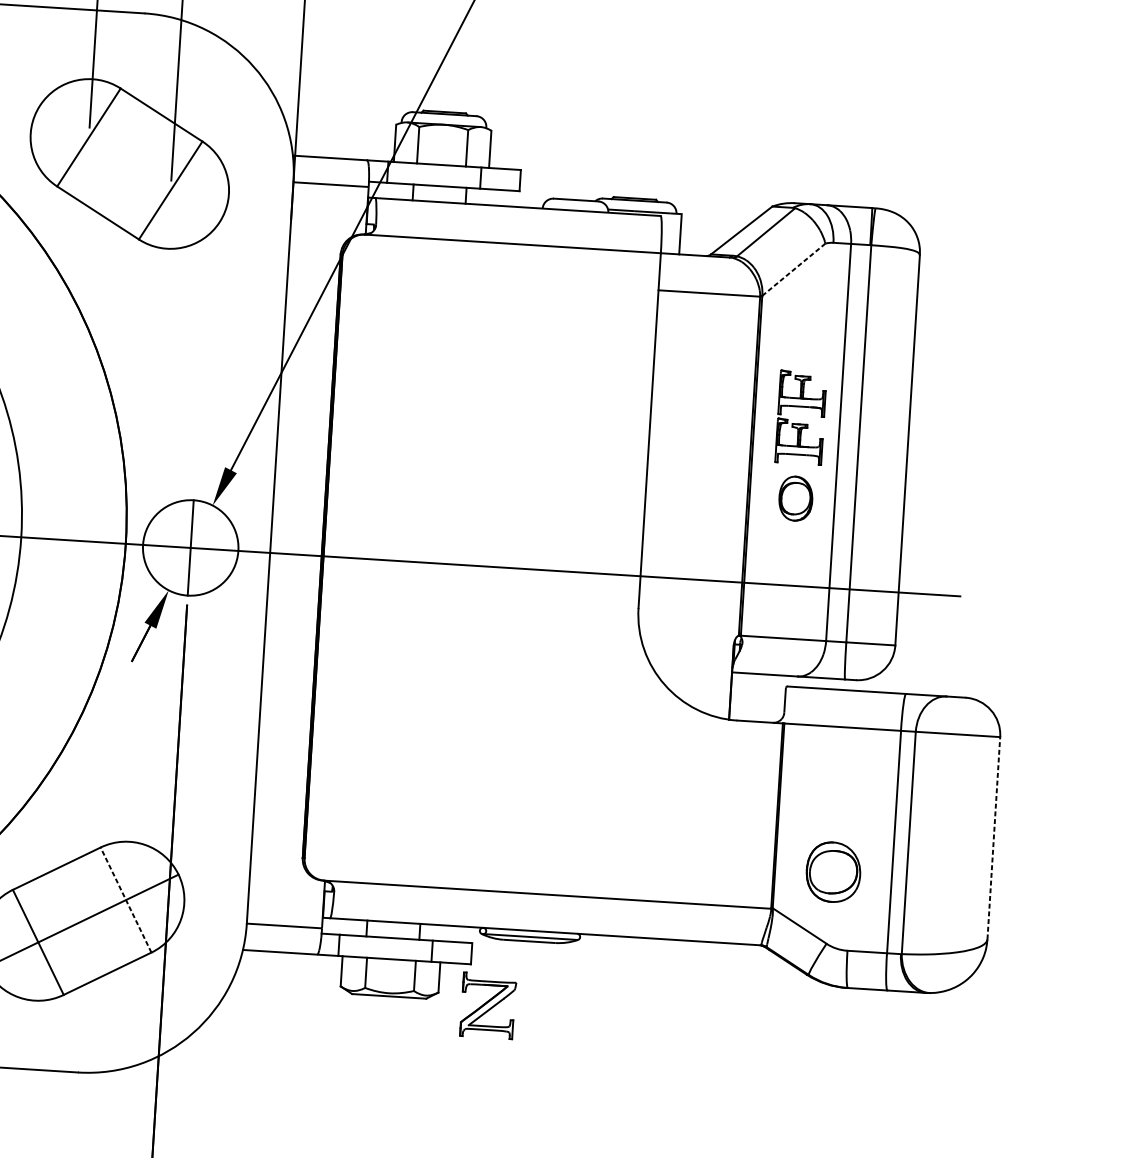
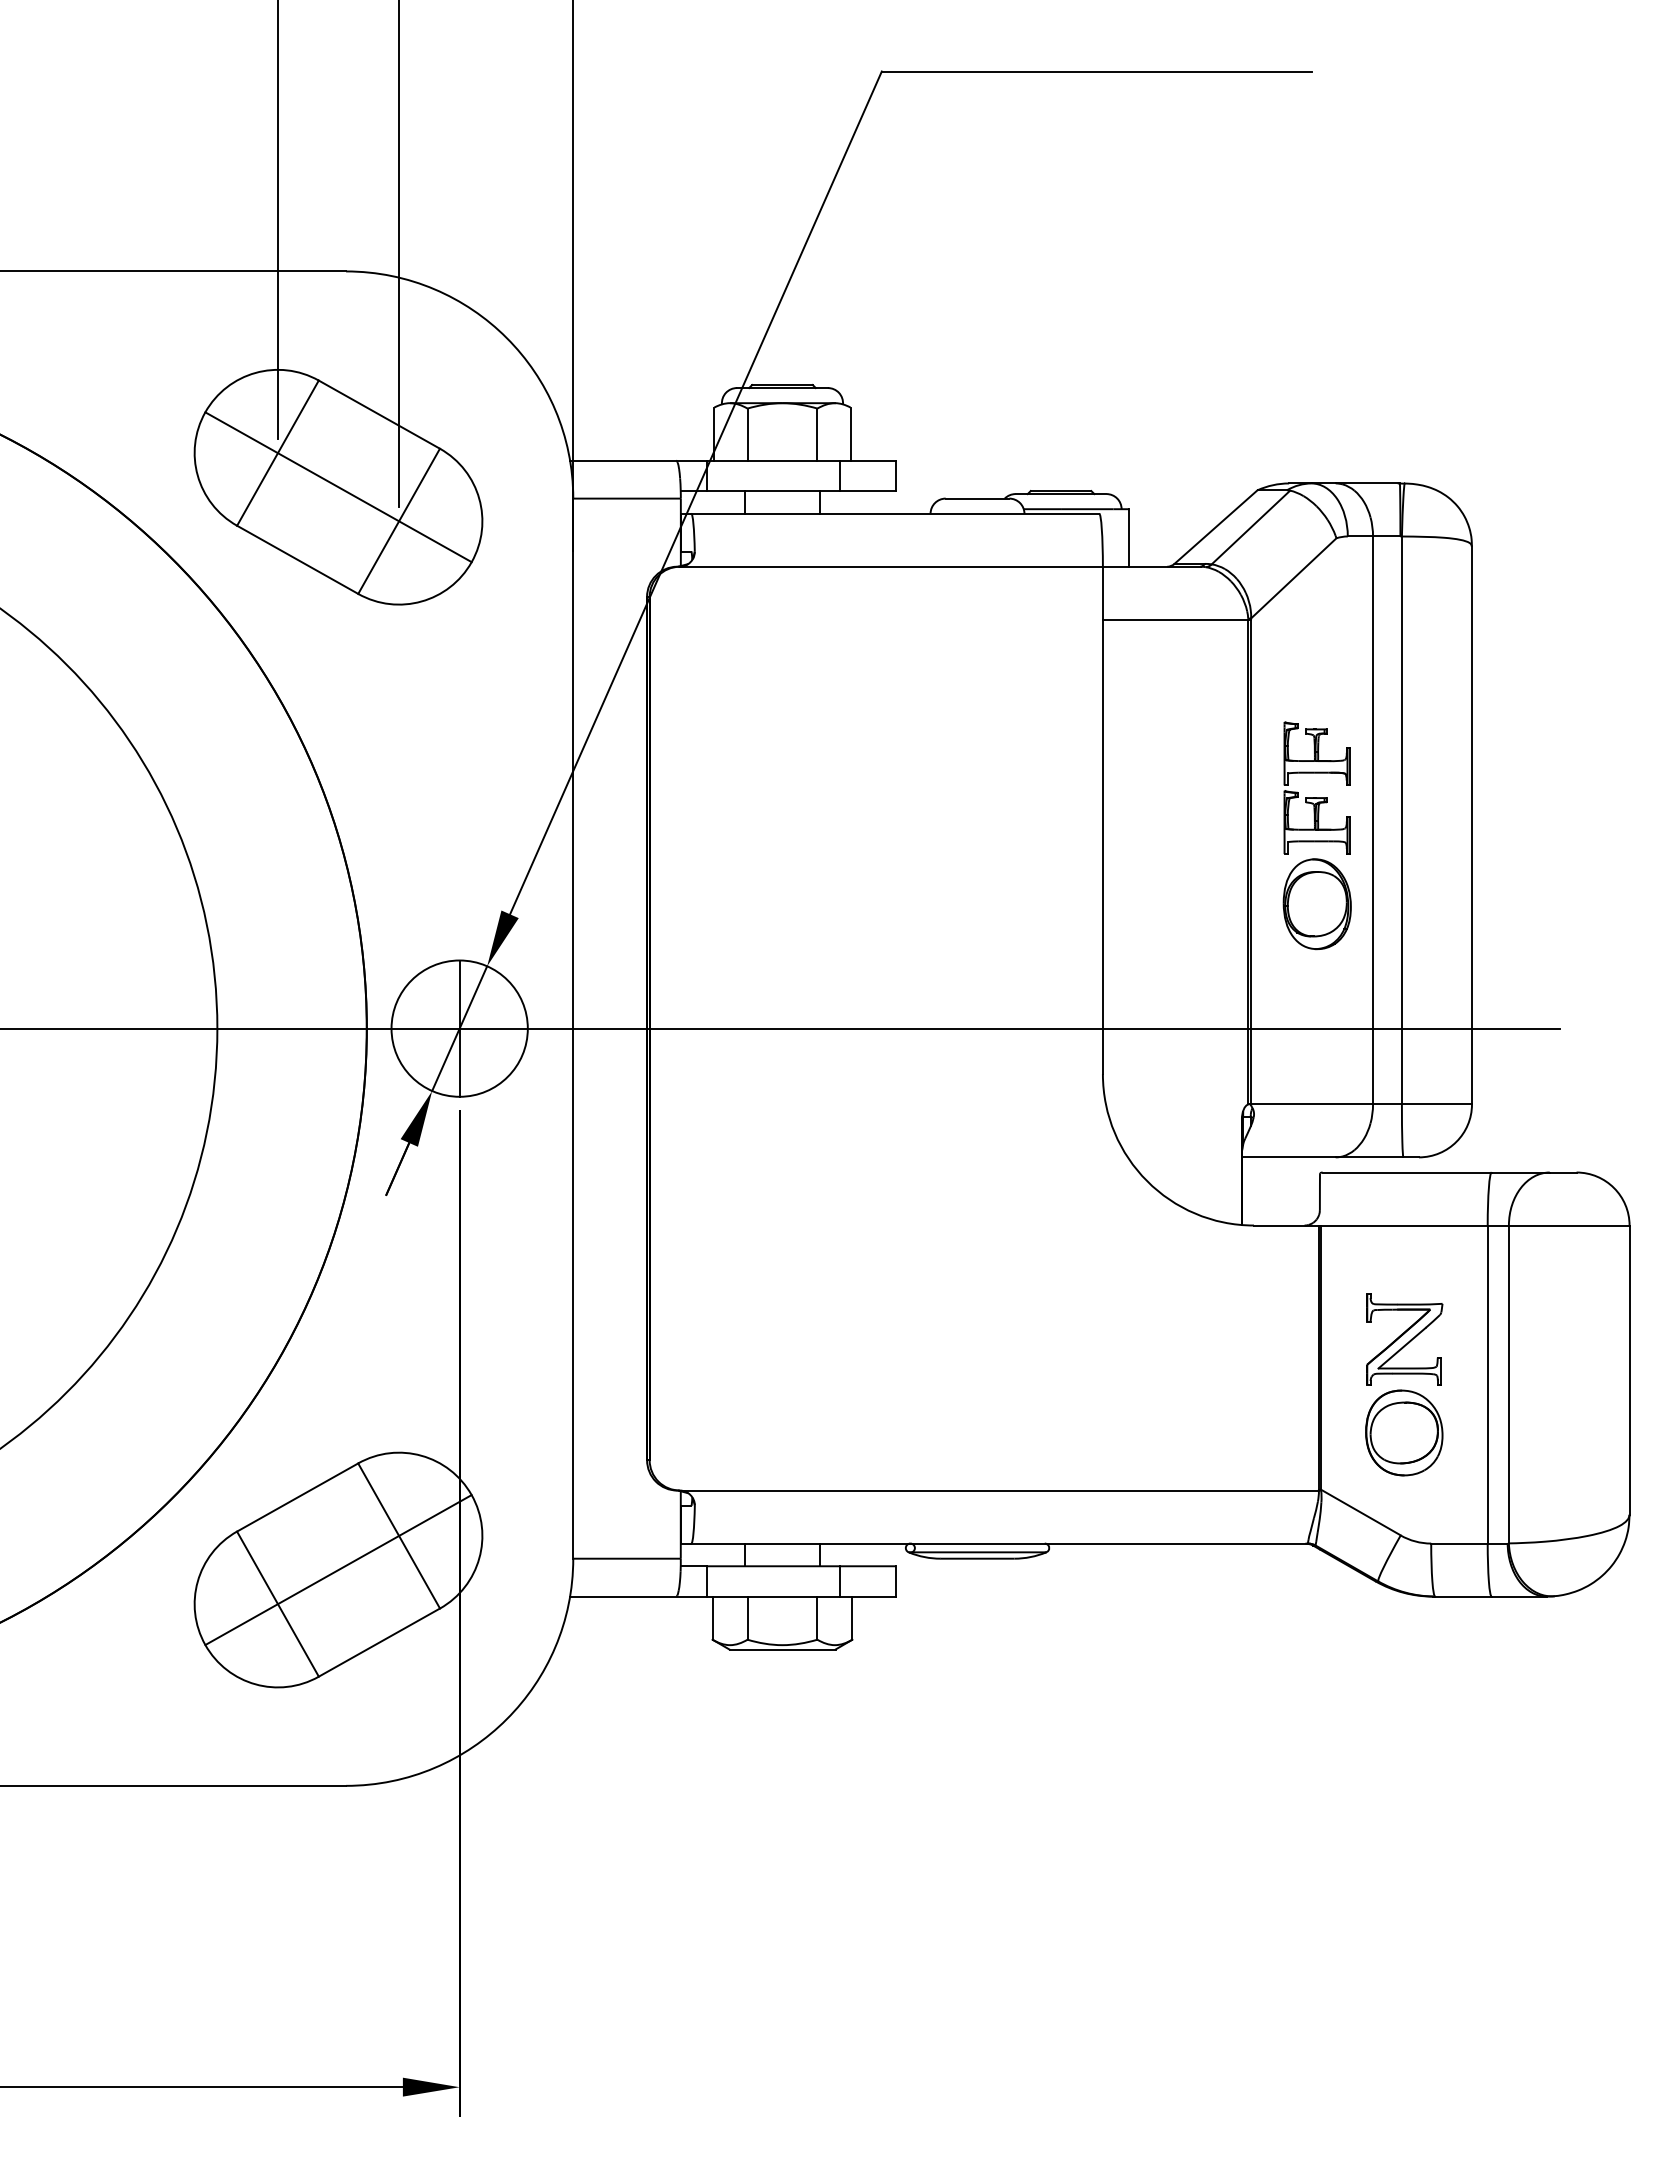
line: (129, 164) -> (338, 487), added
line: (793, 269) -> (1293, 578), dashed -> solid
part: (795, 498) -> (1316, 904), size x1.43
line: (190, 547) -> (459, 1028), added
line: (993, 838) -> (1629, 1370), dashed -> solid
line: (125, 899) -> (398, 1535), dashed -> solid
part: (488, 1006) -> (1404, 1339), moved

